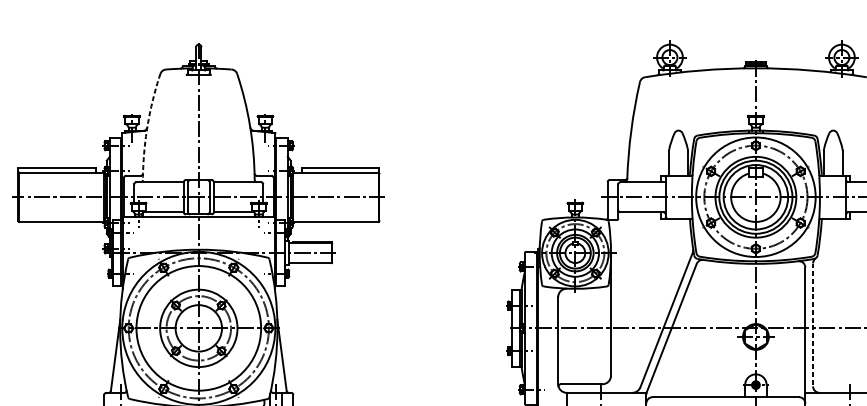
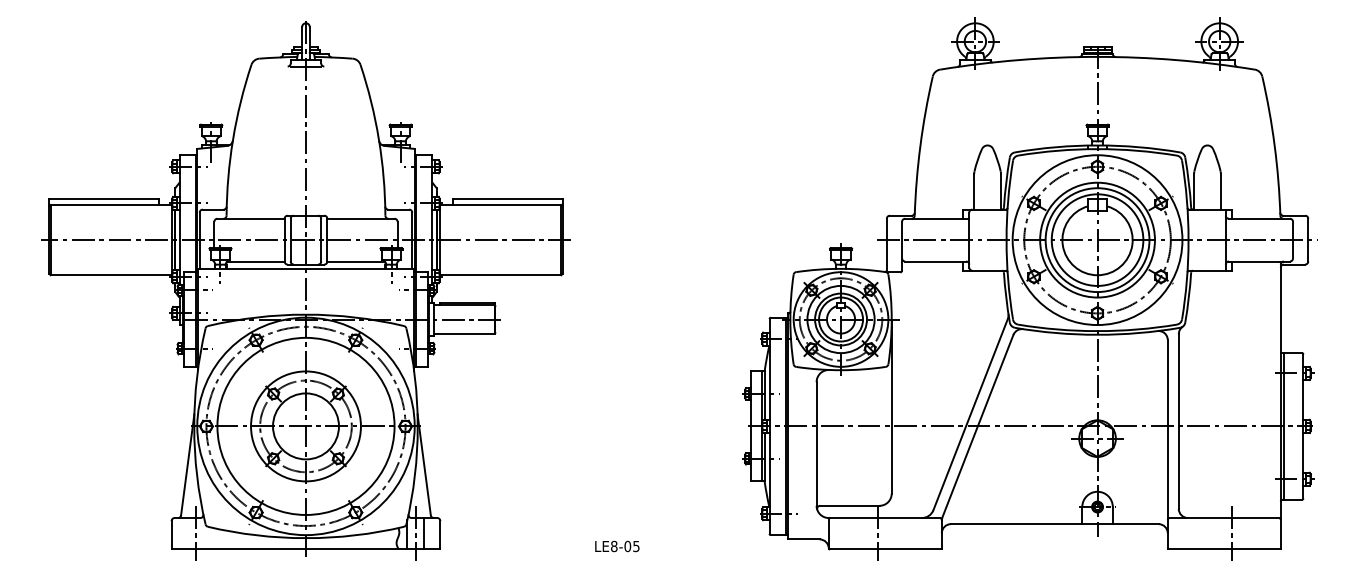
arc: (147, 126) -> (233, 139), dashed -> solid
line: (812, 325) -> (1178, 422), dashed -> solid

